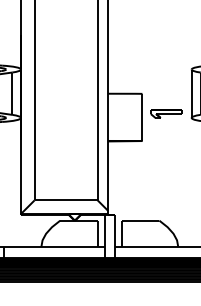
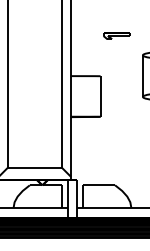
part: (166, 113) -> (116, 35), moved

